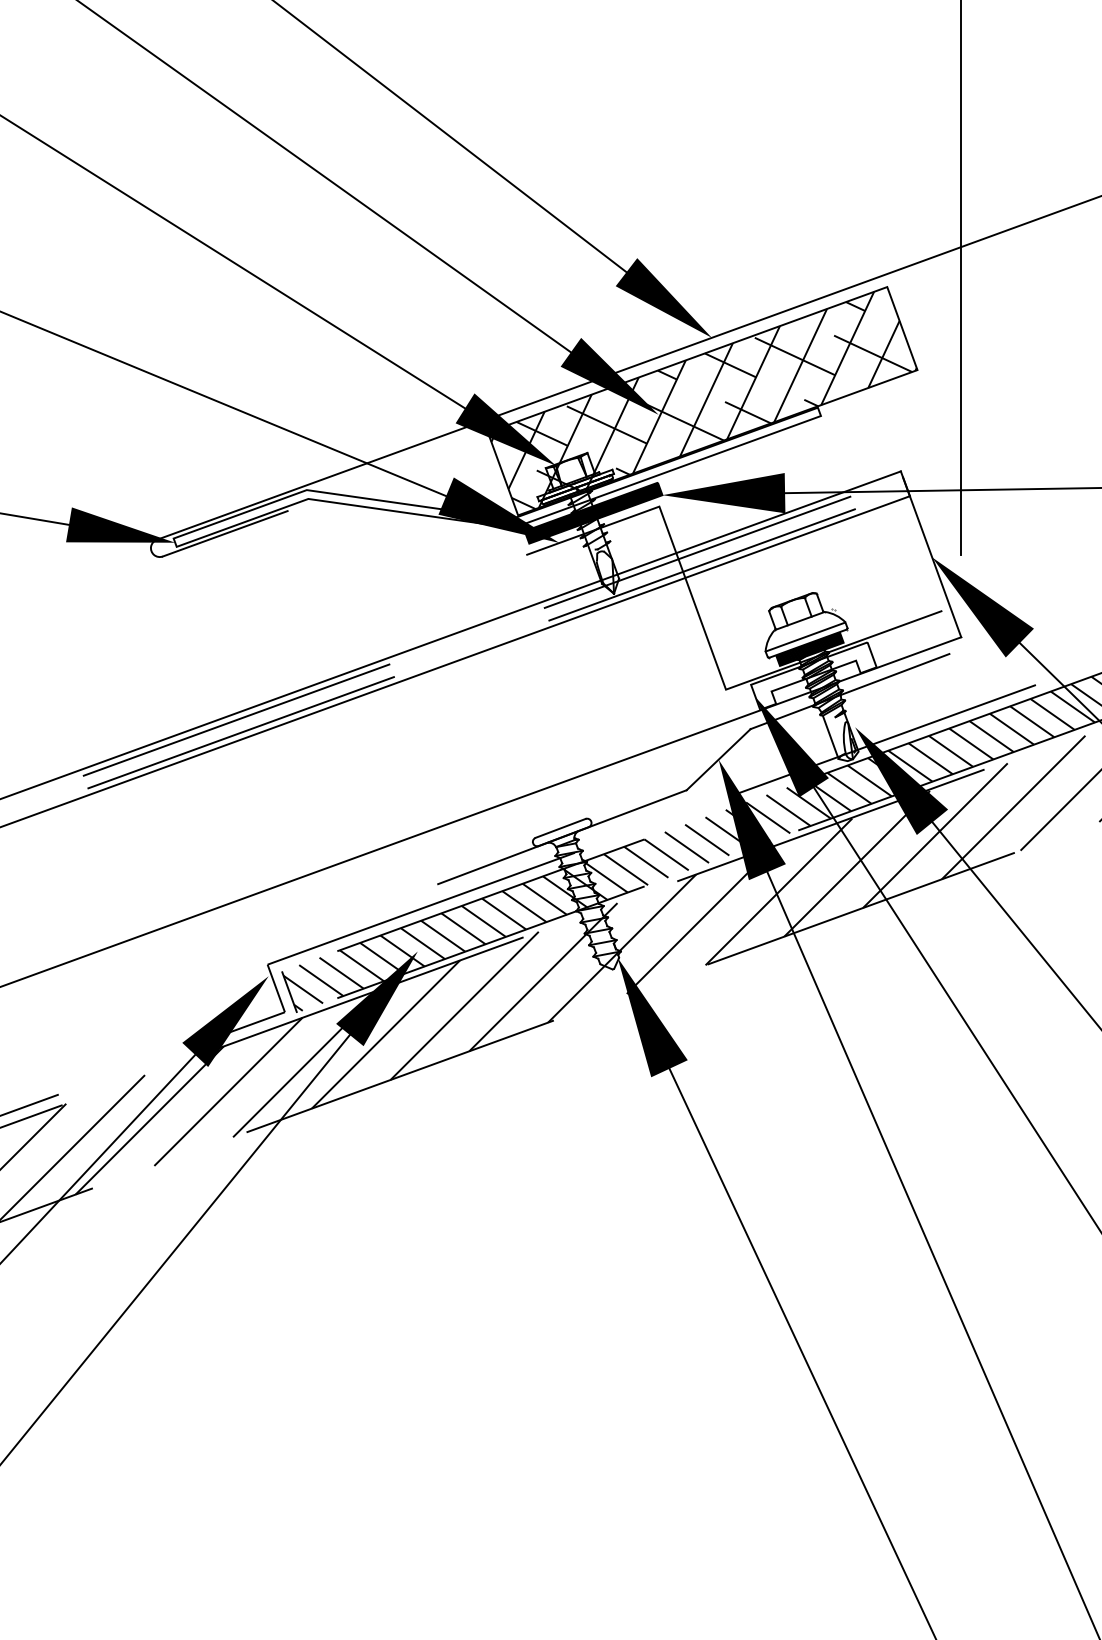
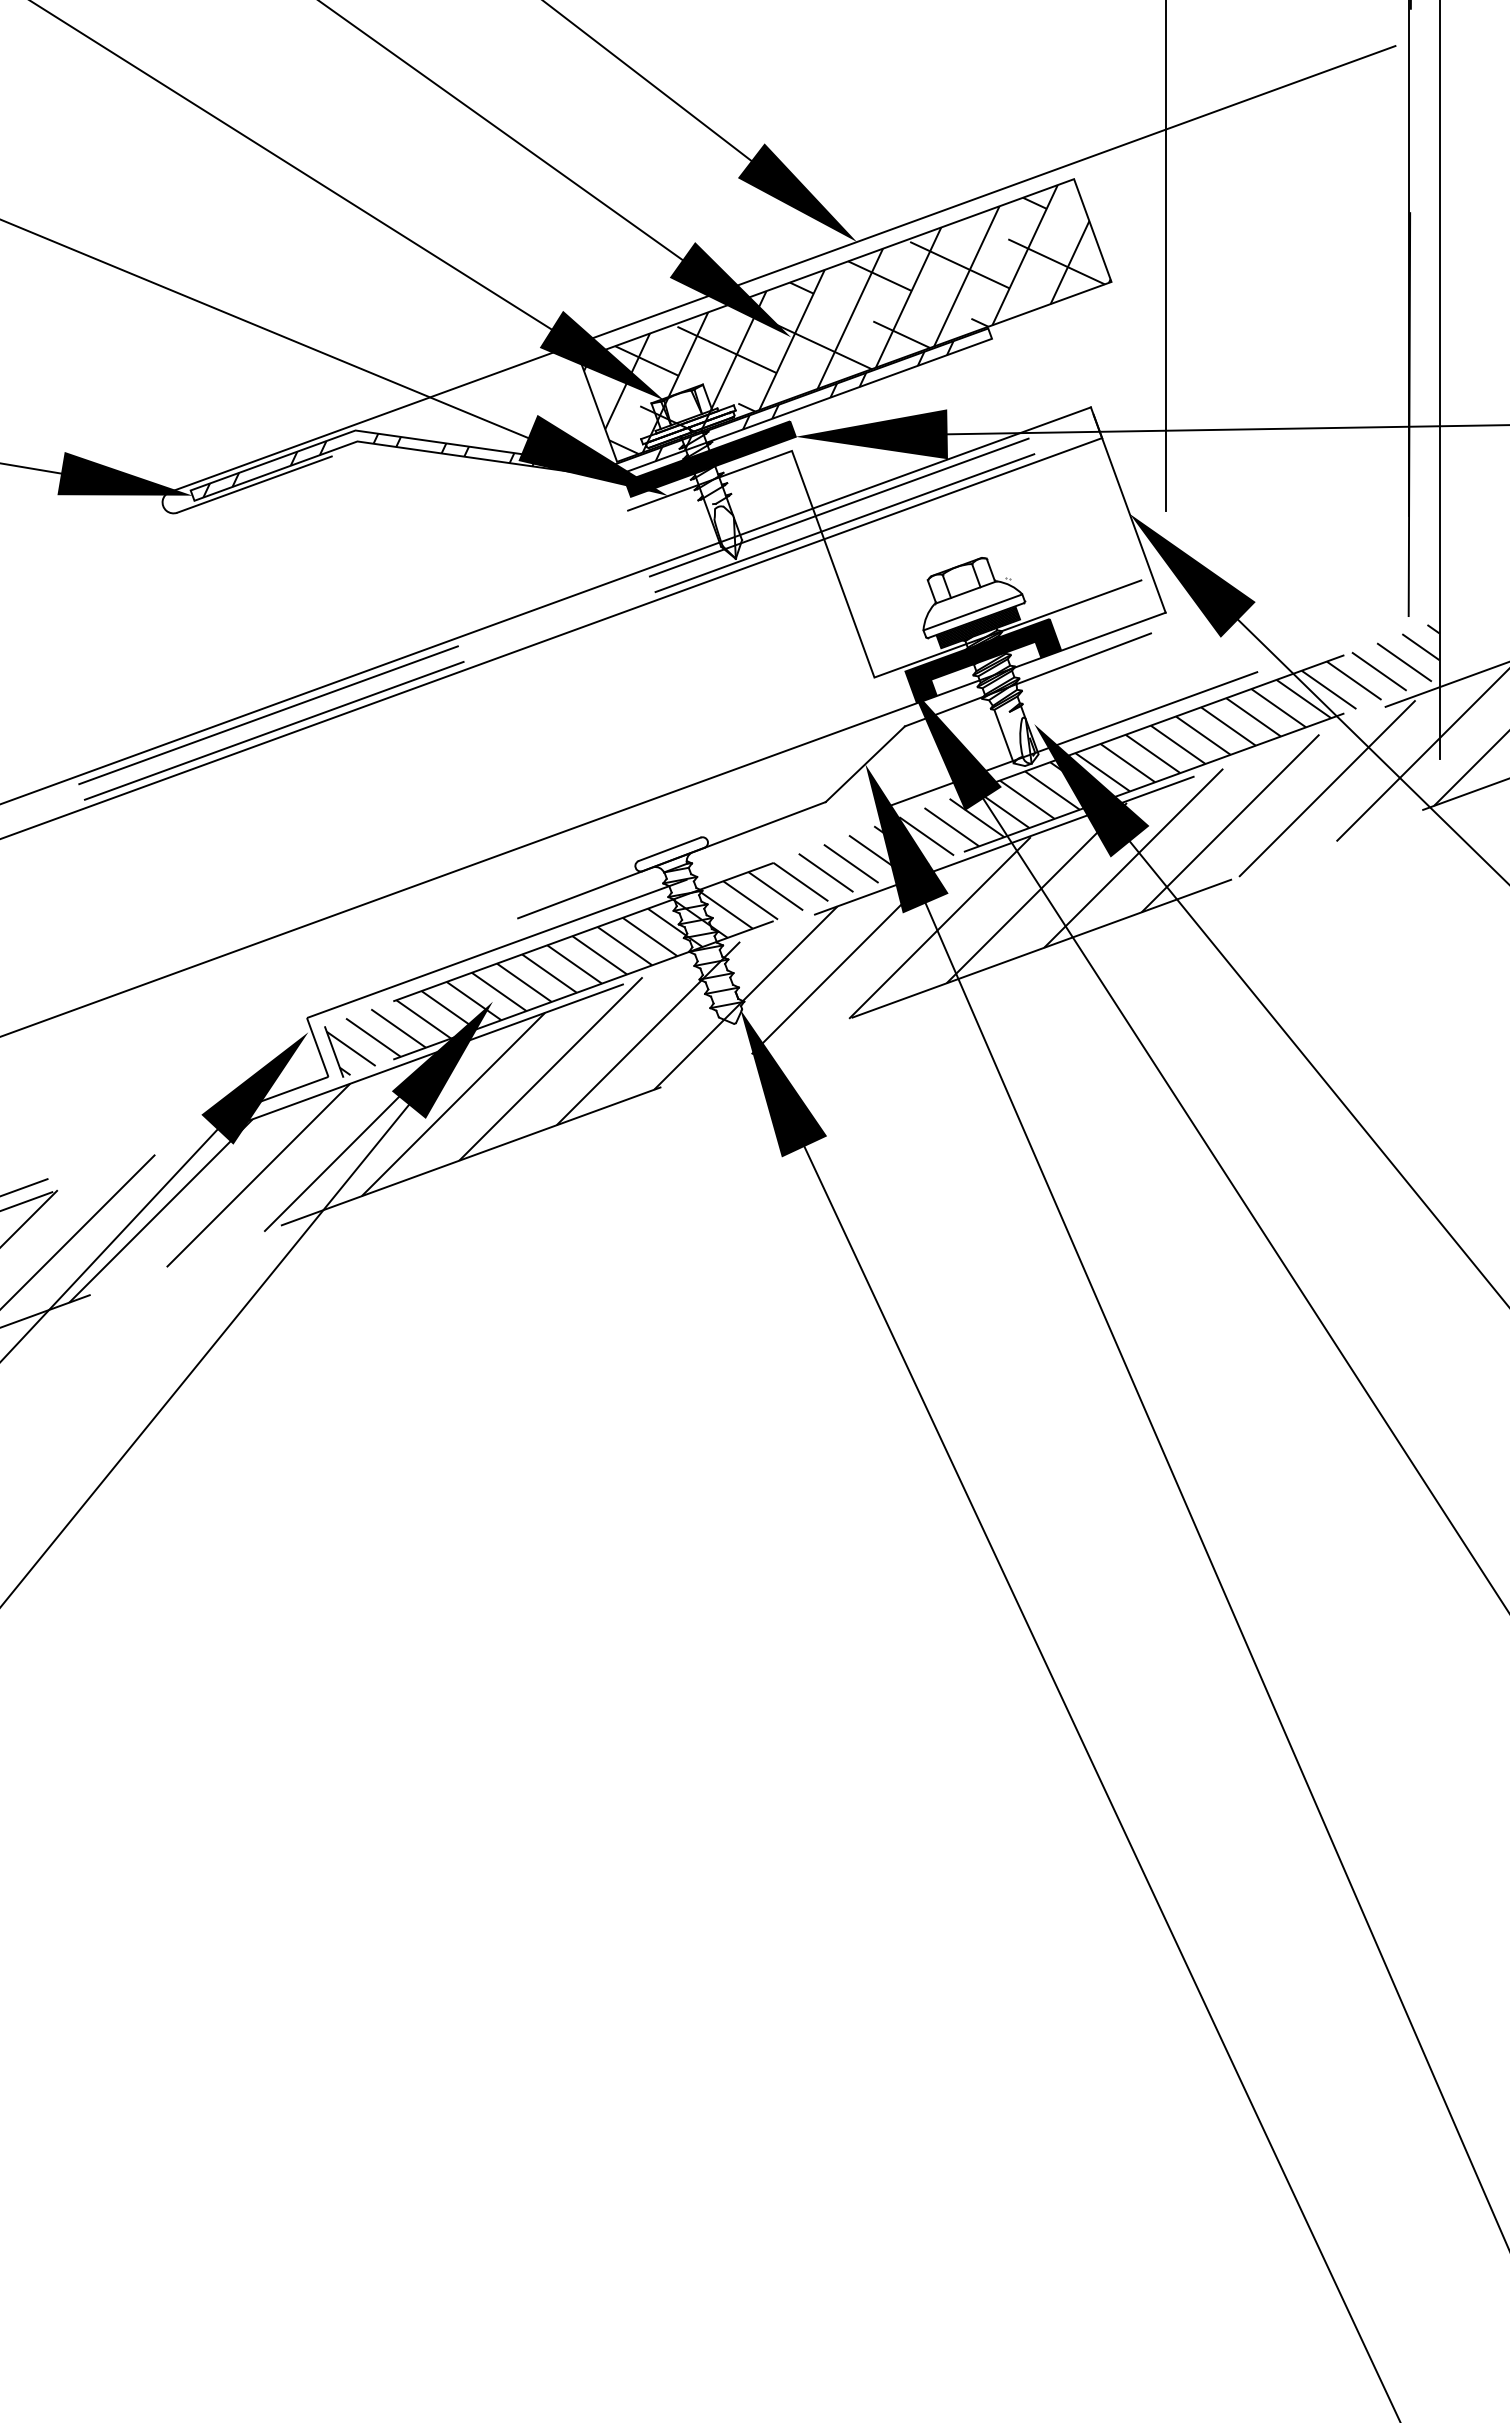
hatch: (486, 481) -> (578, 419), added
fill: (813, 675) -> (982, 660), added

